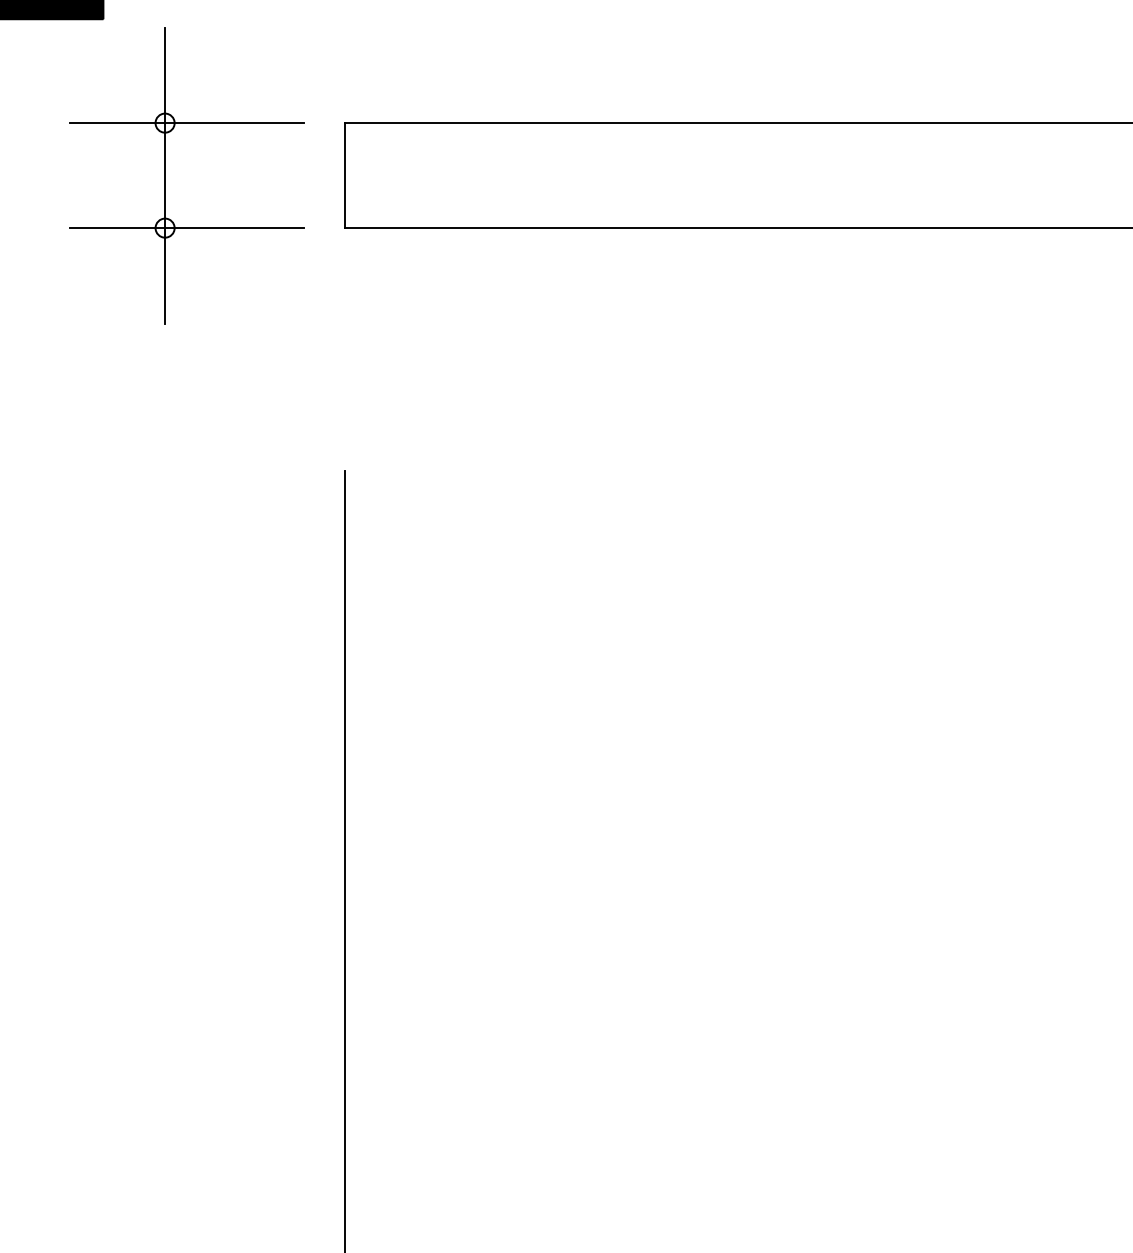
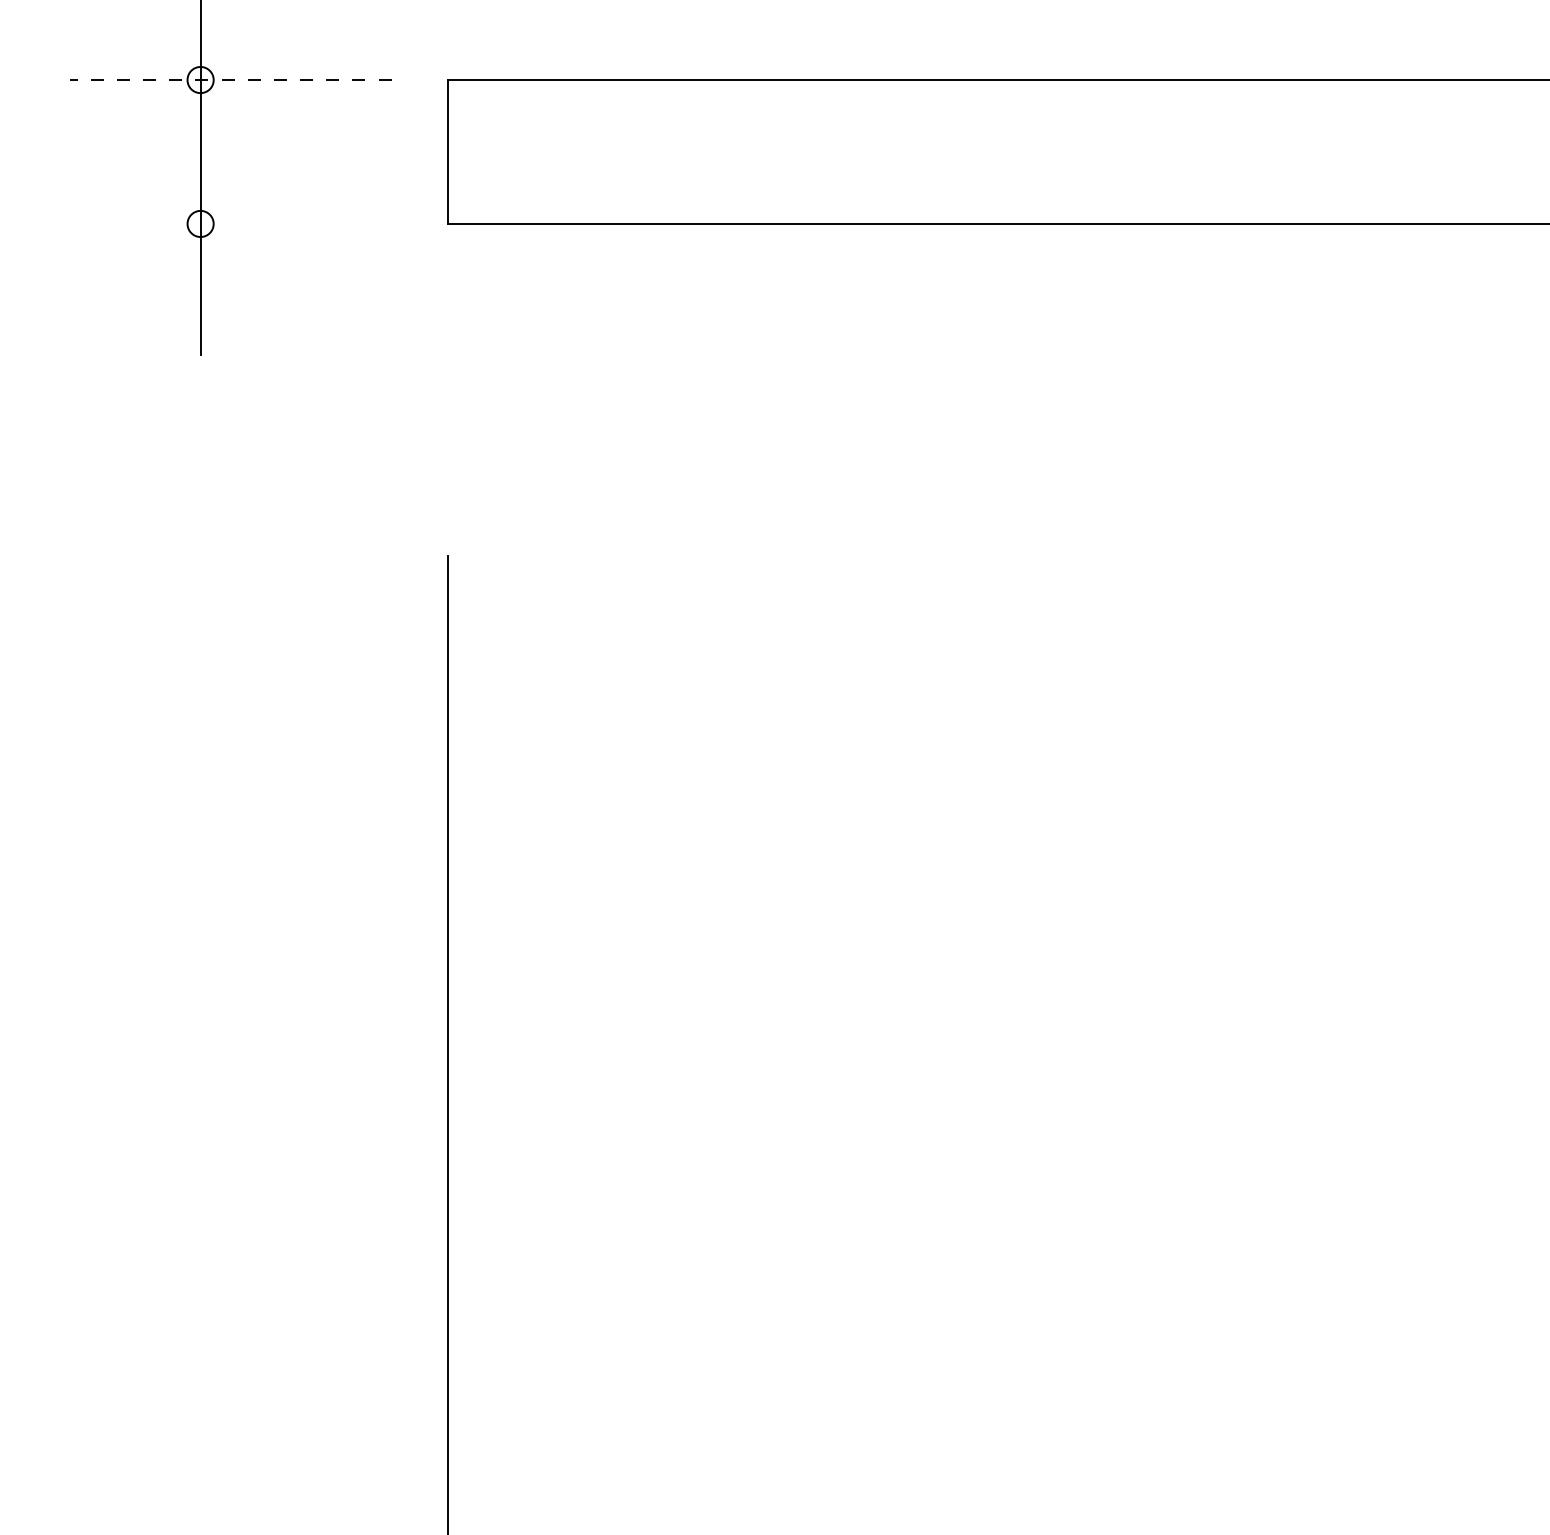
line: (186, 123) -> (229, 80), solid -> dashed
line: (186, 228) -> (229, 224), removed

